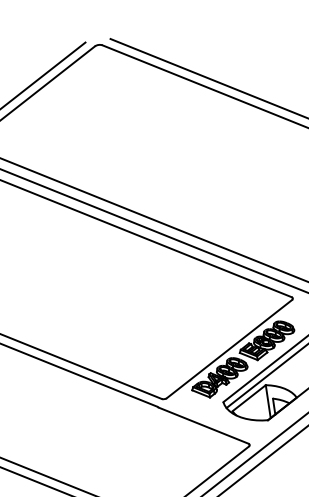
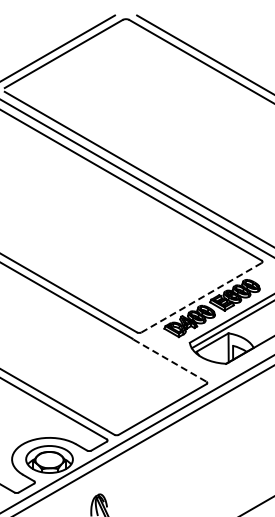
line: (229, 349) -> (201, 298), solid -> dashed
line: (204, 425) -> (170, 360), solid -> dashed

